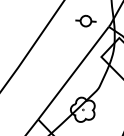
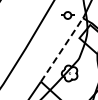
line: (74, 72) -> (62, 49), solid -> dashed

